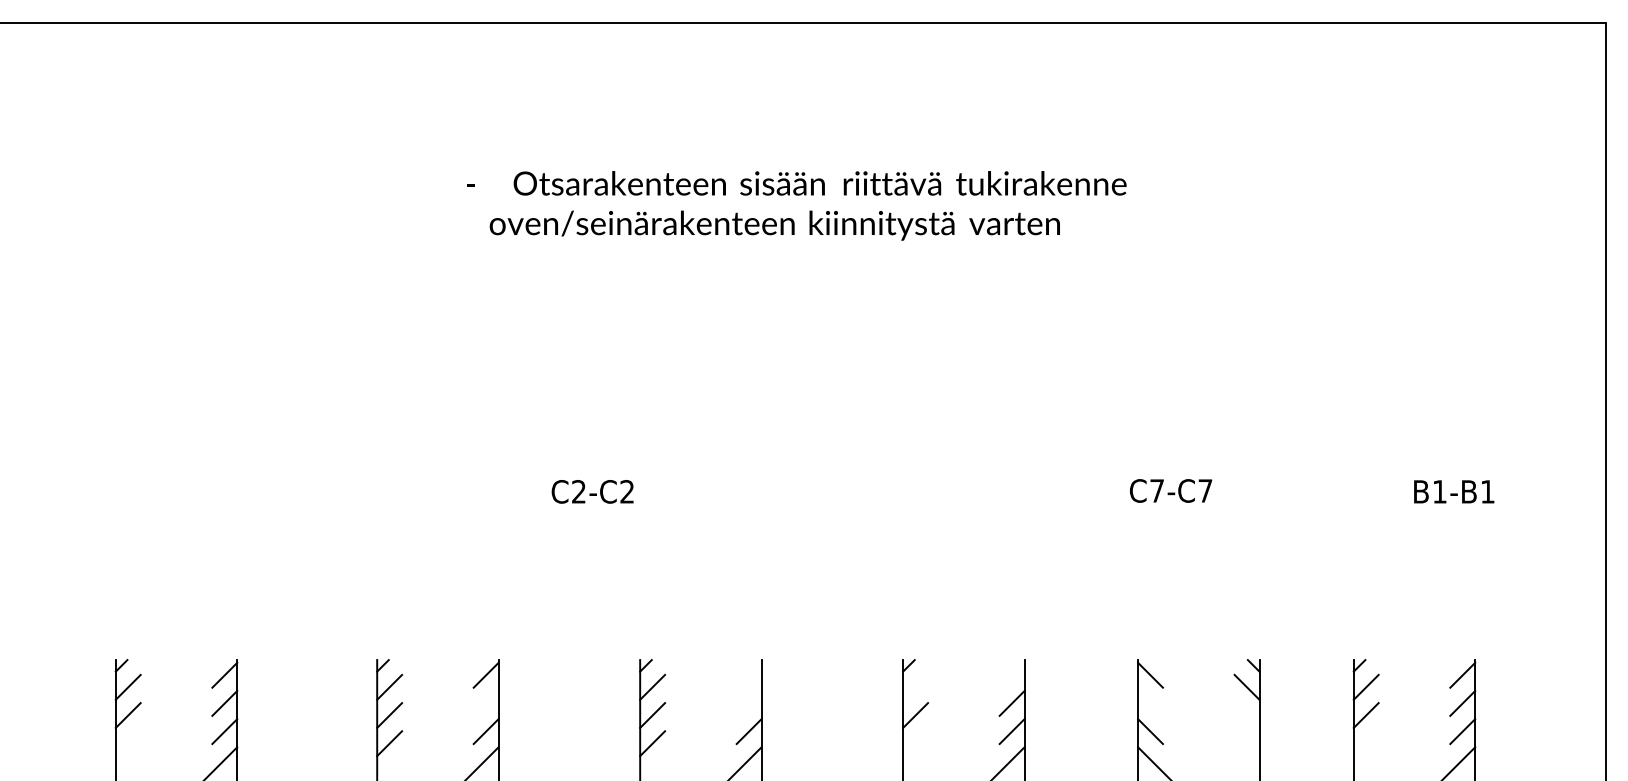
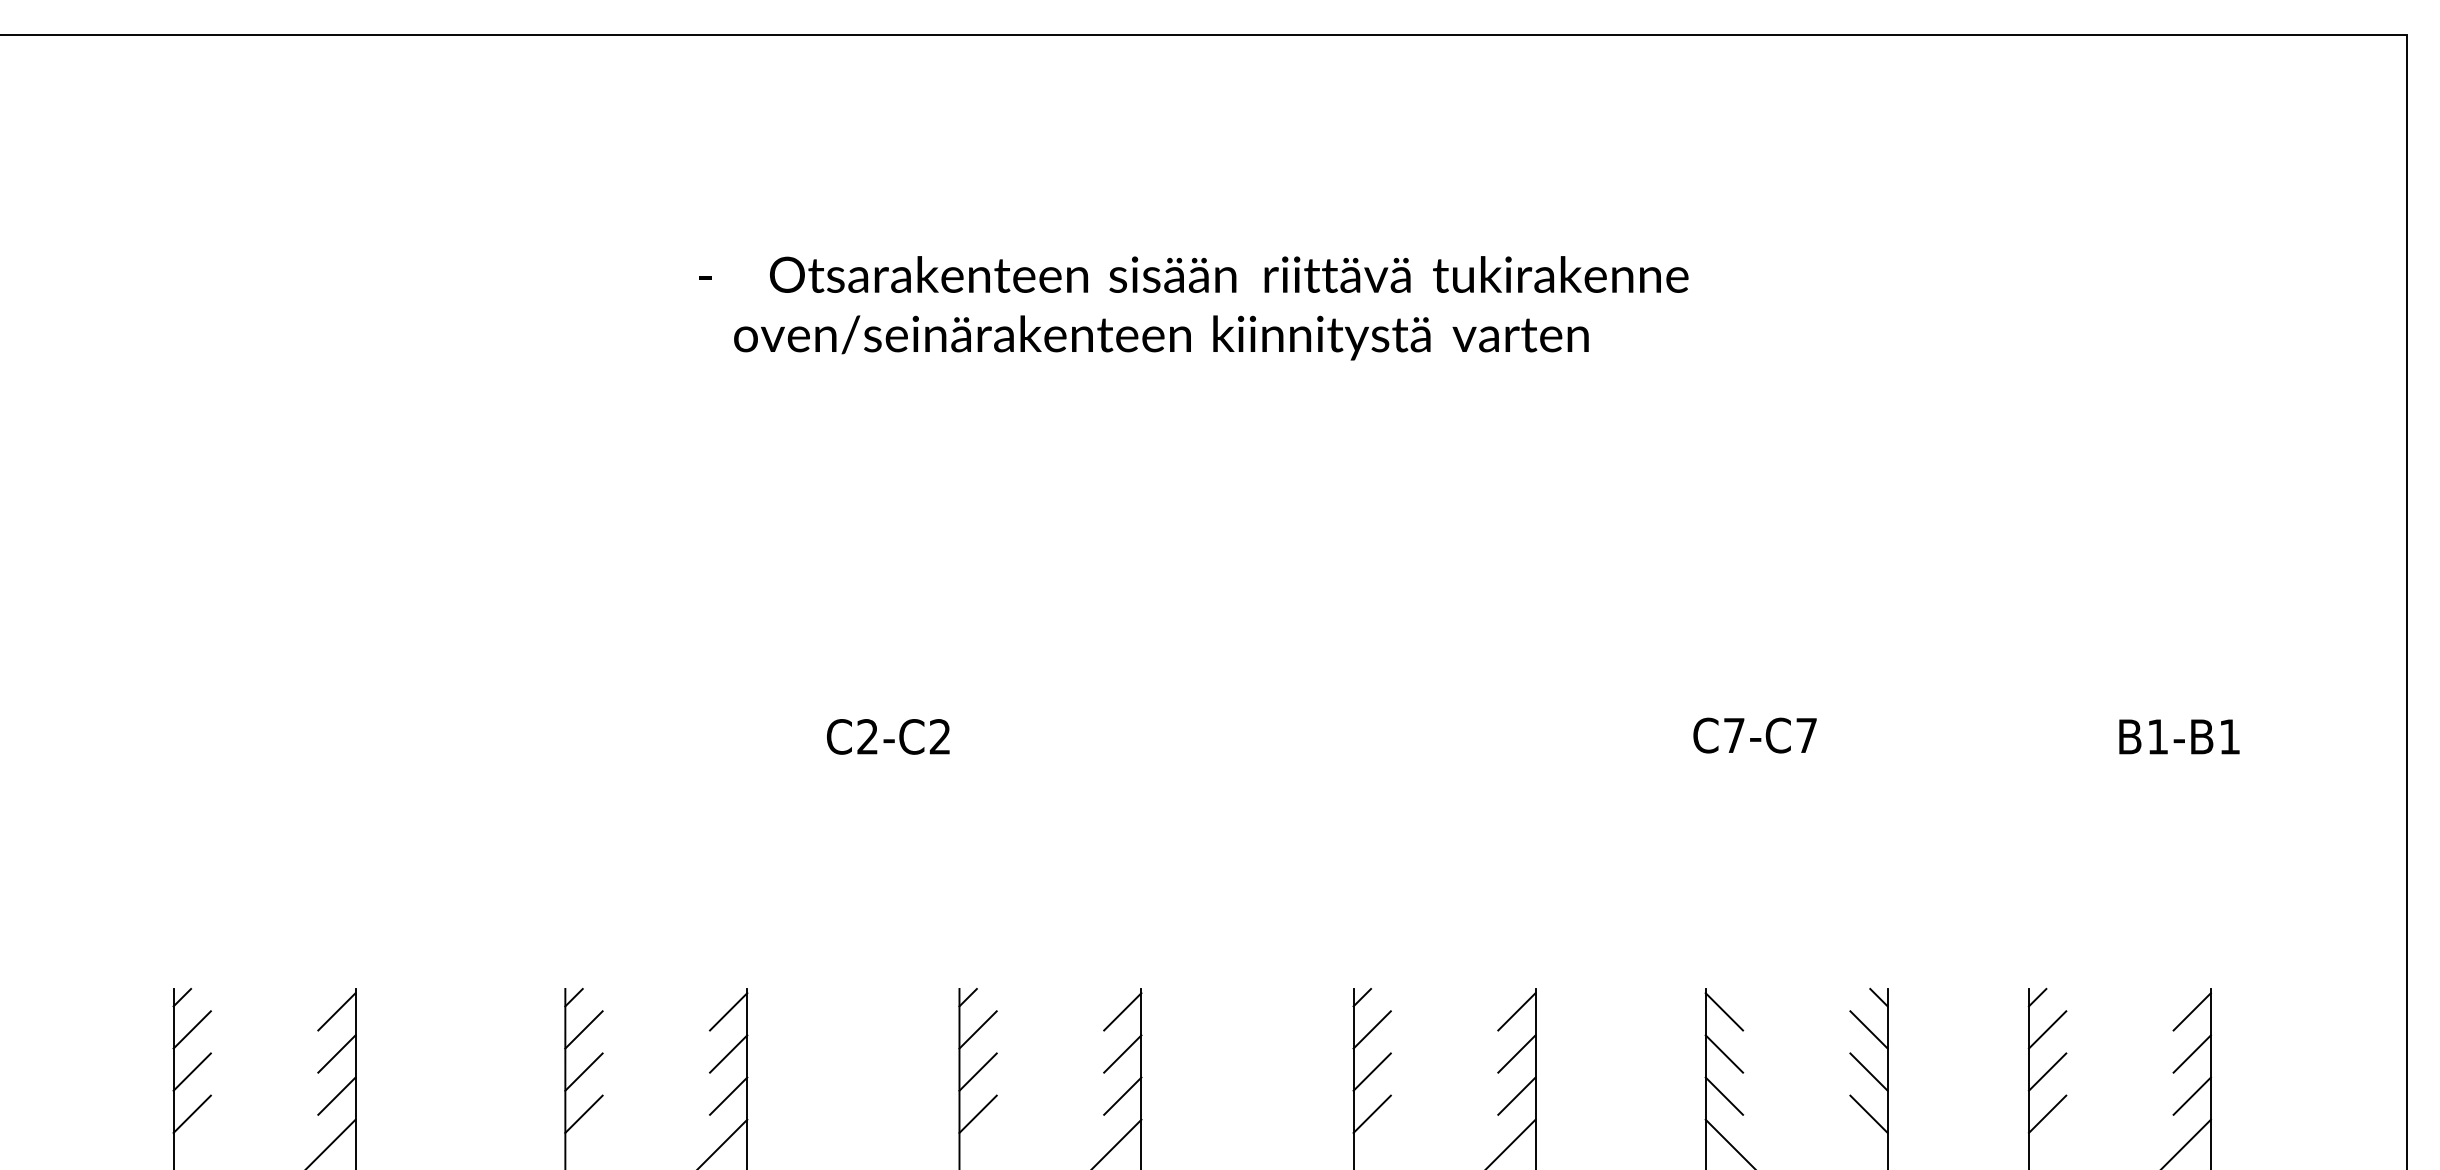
line: (748, 674) -> (1121, 1010), added
line: (1011, 674) -> (1515, 1010), added
line: (915, 686) -> (1372, 1028), added
line: (485, 703) -> (727, 1054), added
line: (748, 703) -> (1121, 1054), added
line: (1150, 703) -> (1724, 1054), added
line: (1246, 715) -> (1868, 1072), added
line: (127, 743) -> (191, 1114), added
line: (915, 743) -> (1372, 1114), added
line: (1246, 743) -> (1868, 1114), added
line: (1365, 743) -> (2046, 1114), added

